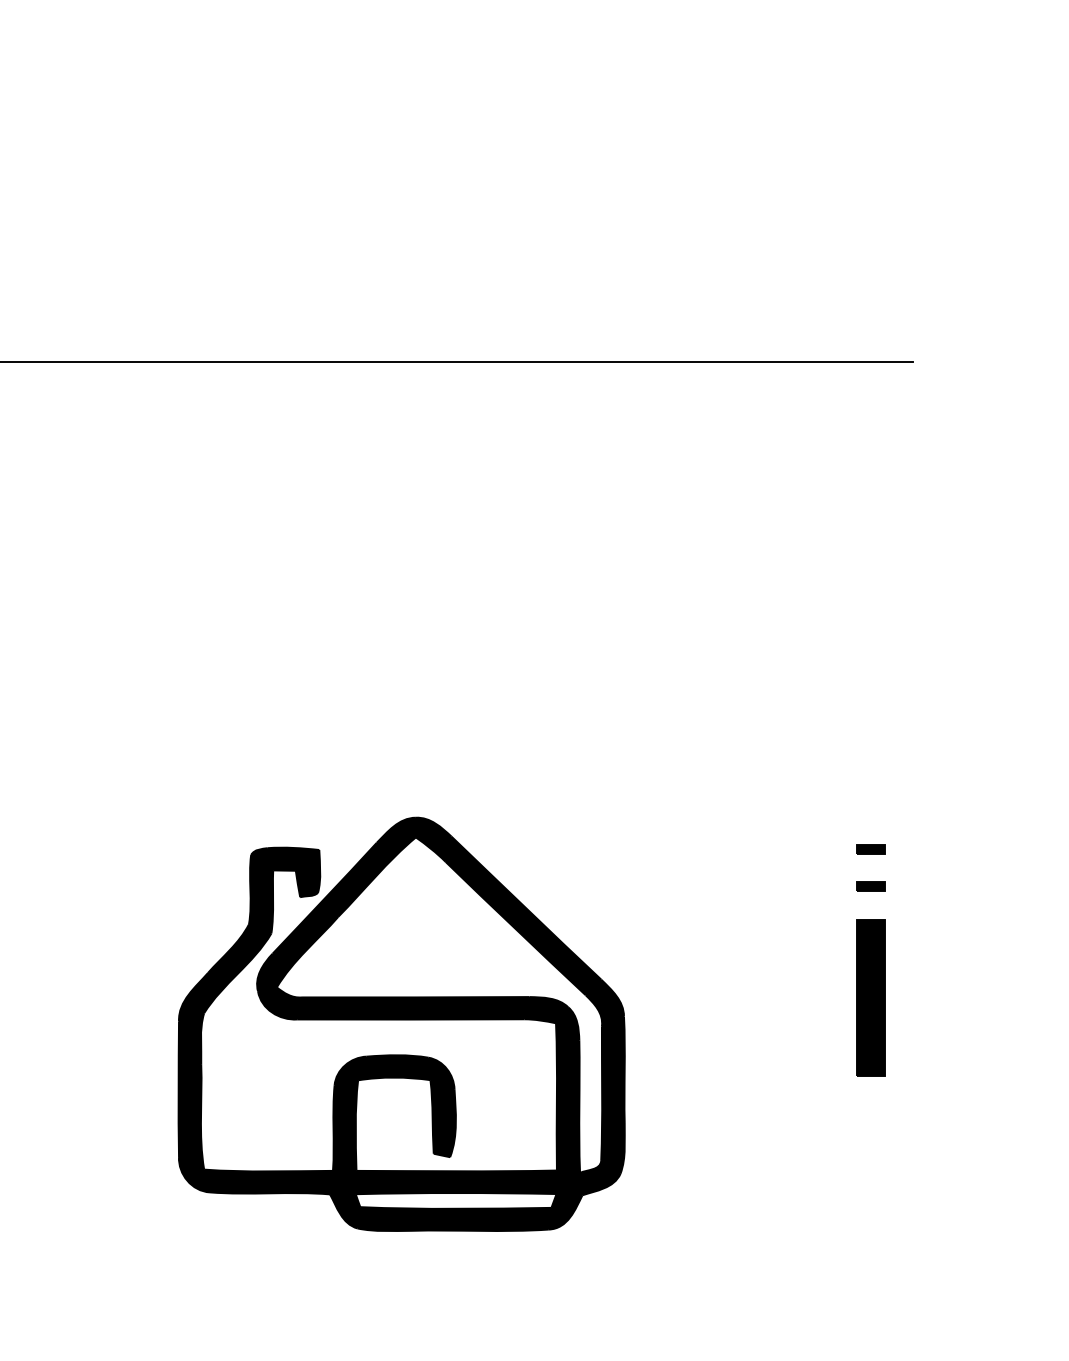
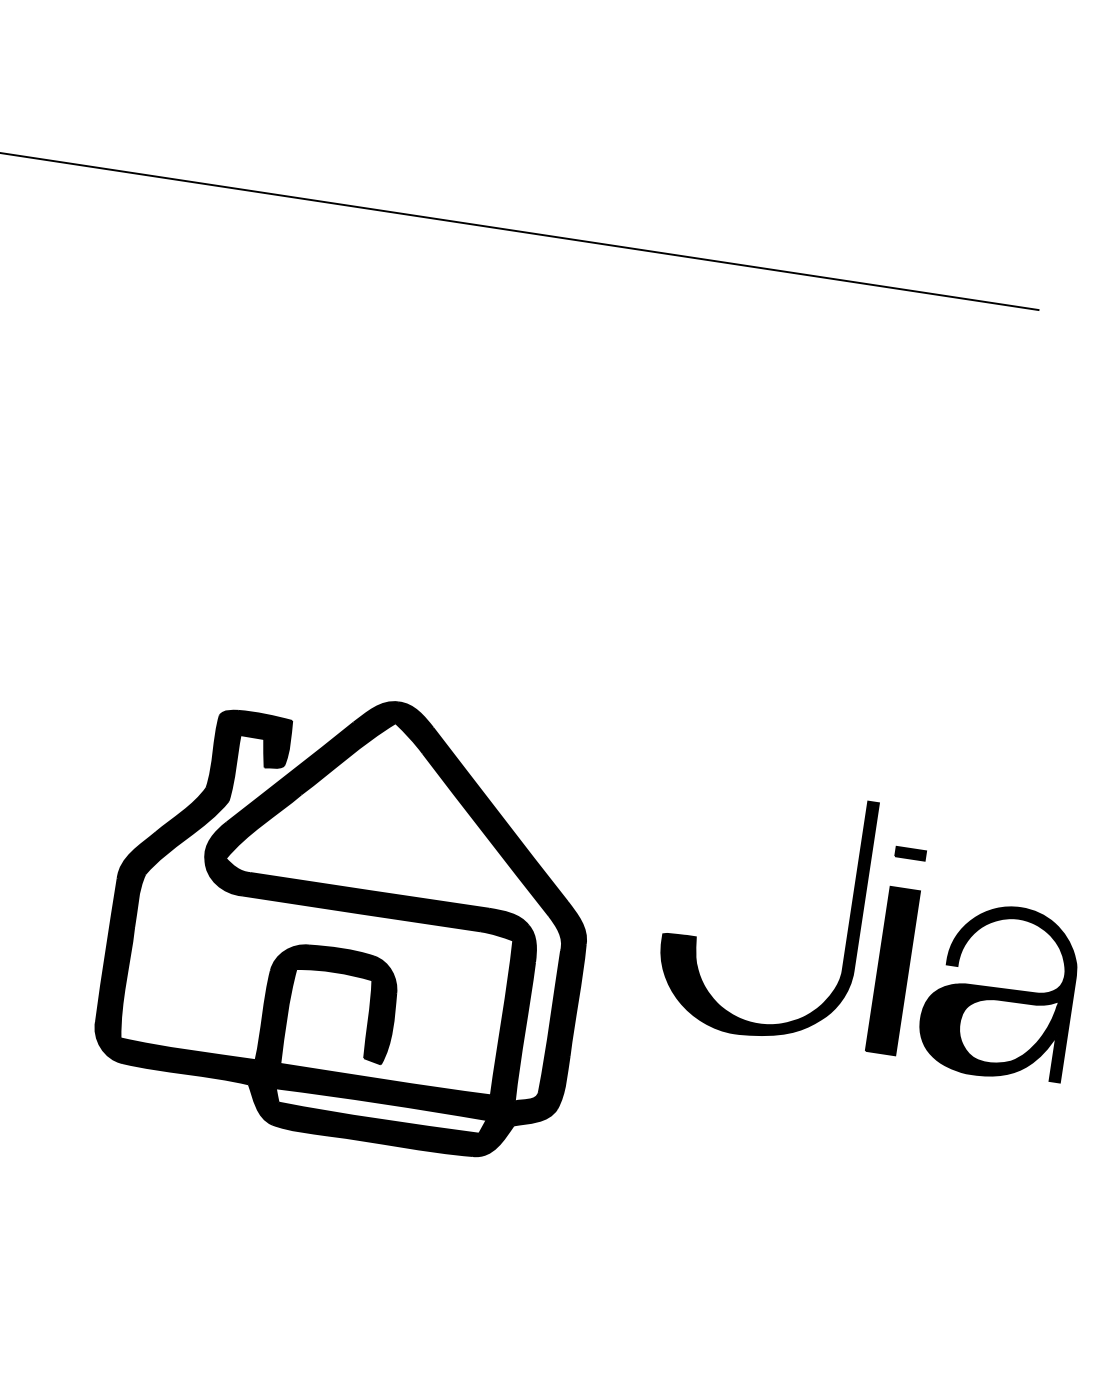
part: (870, 849) -> (916, 814), removed
part: (683, 993) -> (697, 936), added
part: (972, 1001) -> (999, 990), added
part: (401, 1023) -> (350, 916), moved

